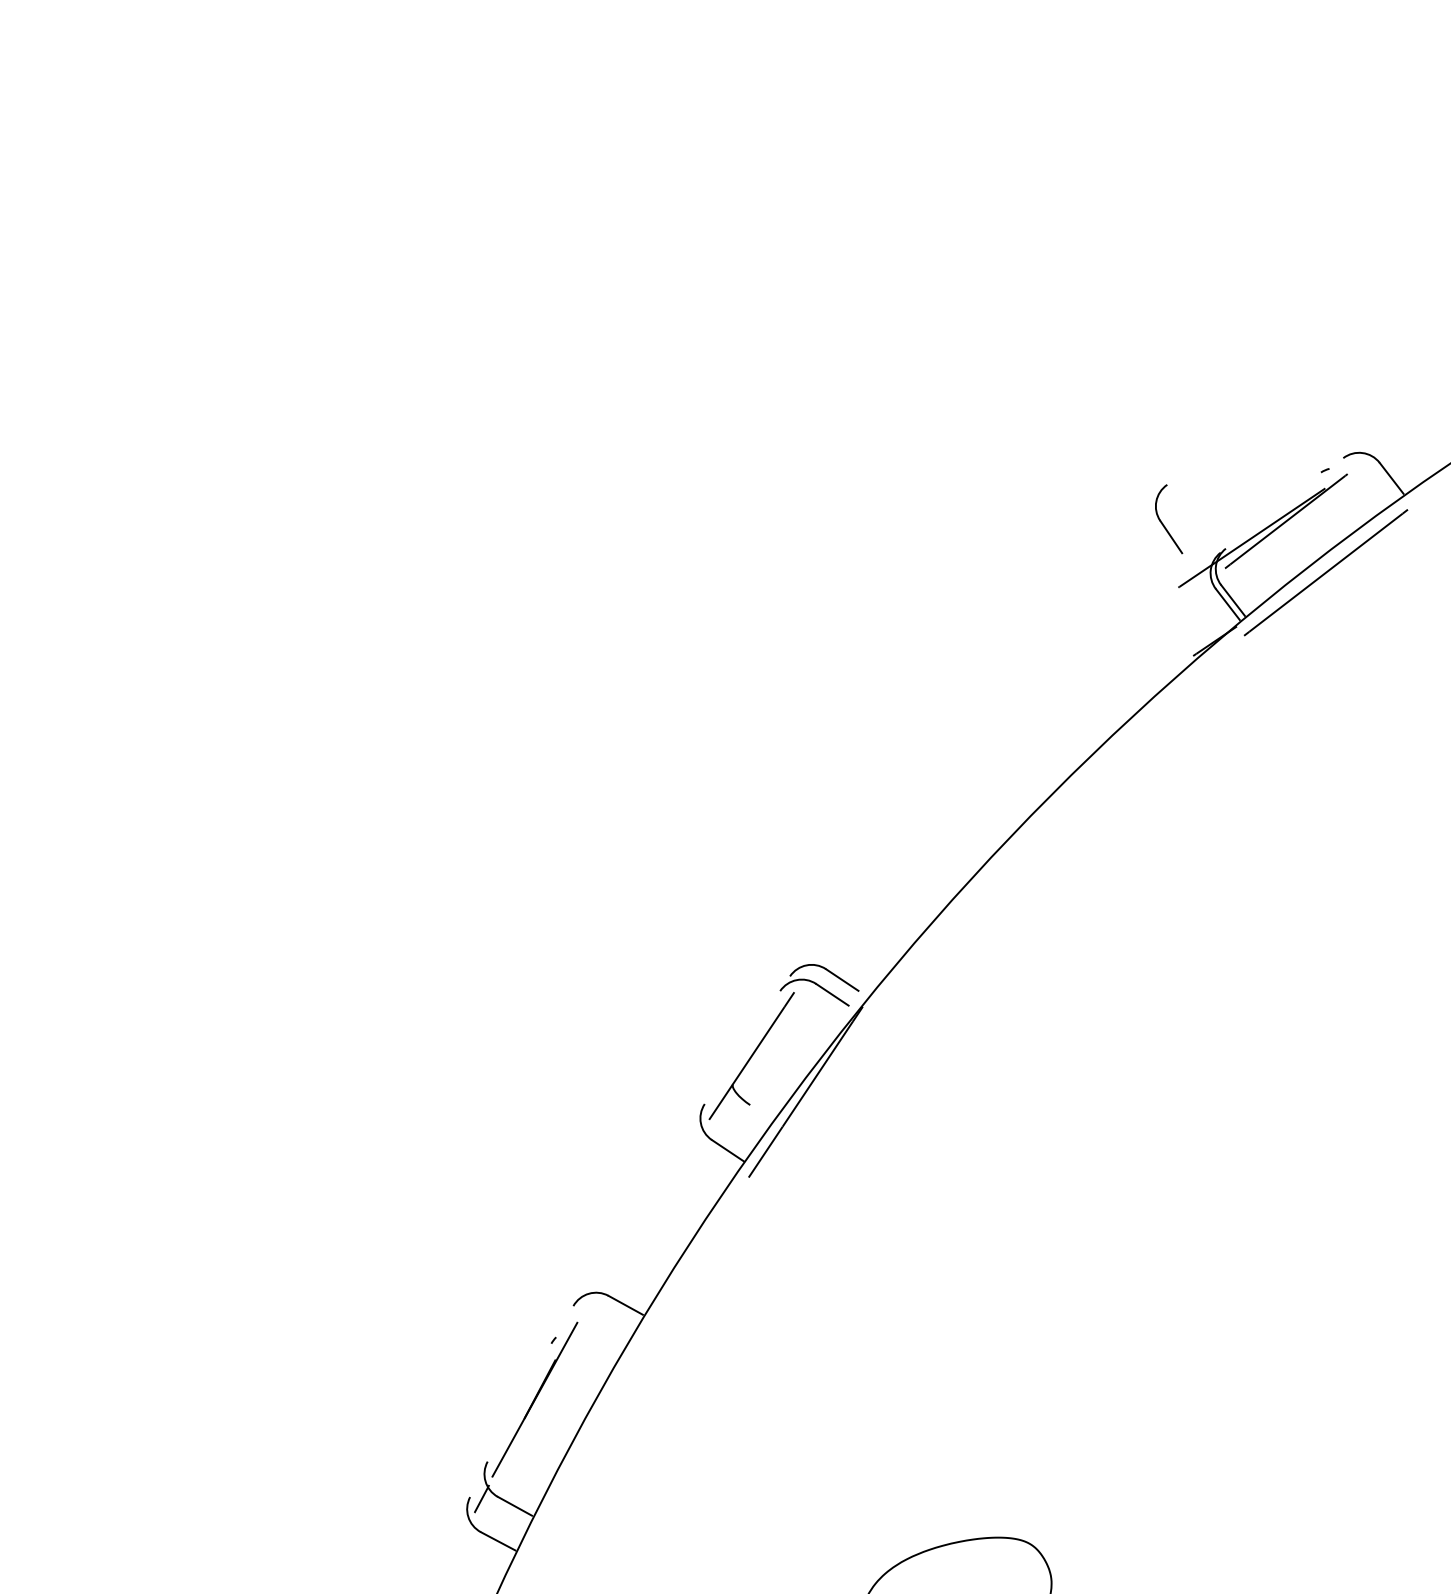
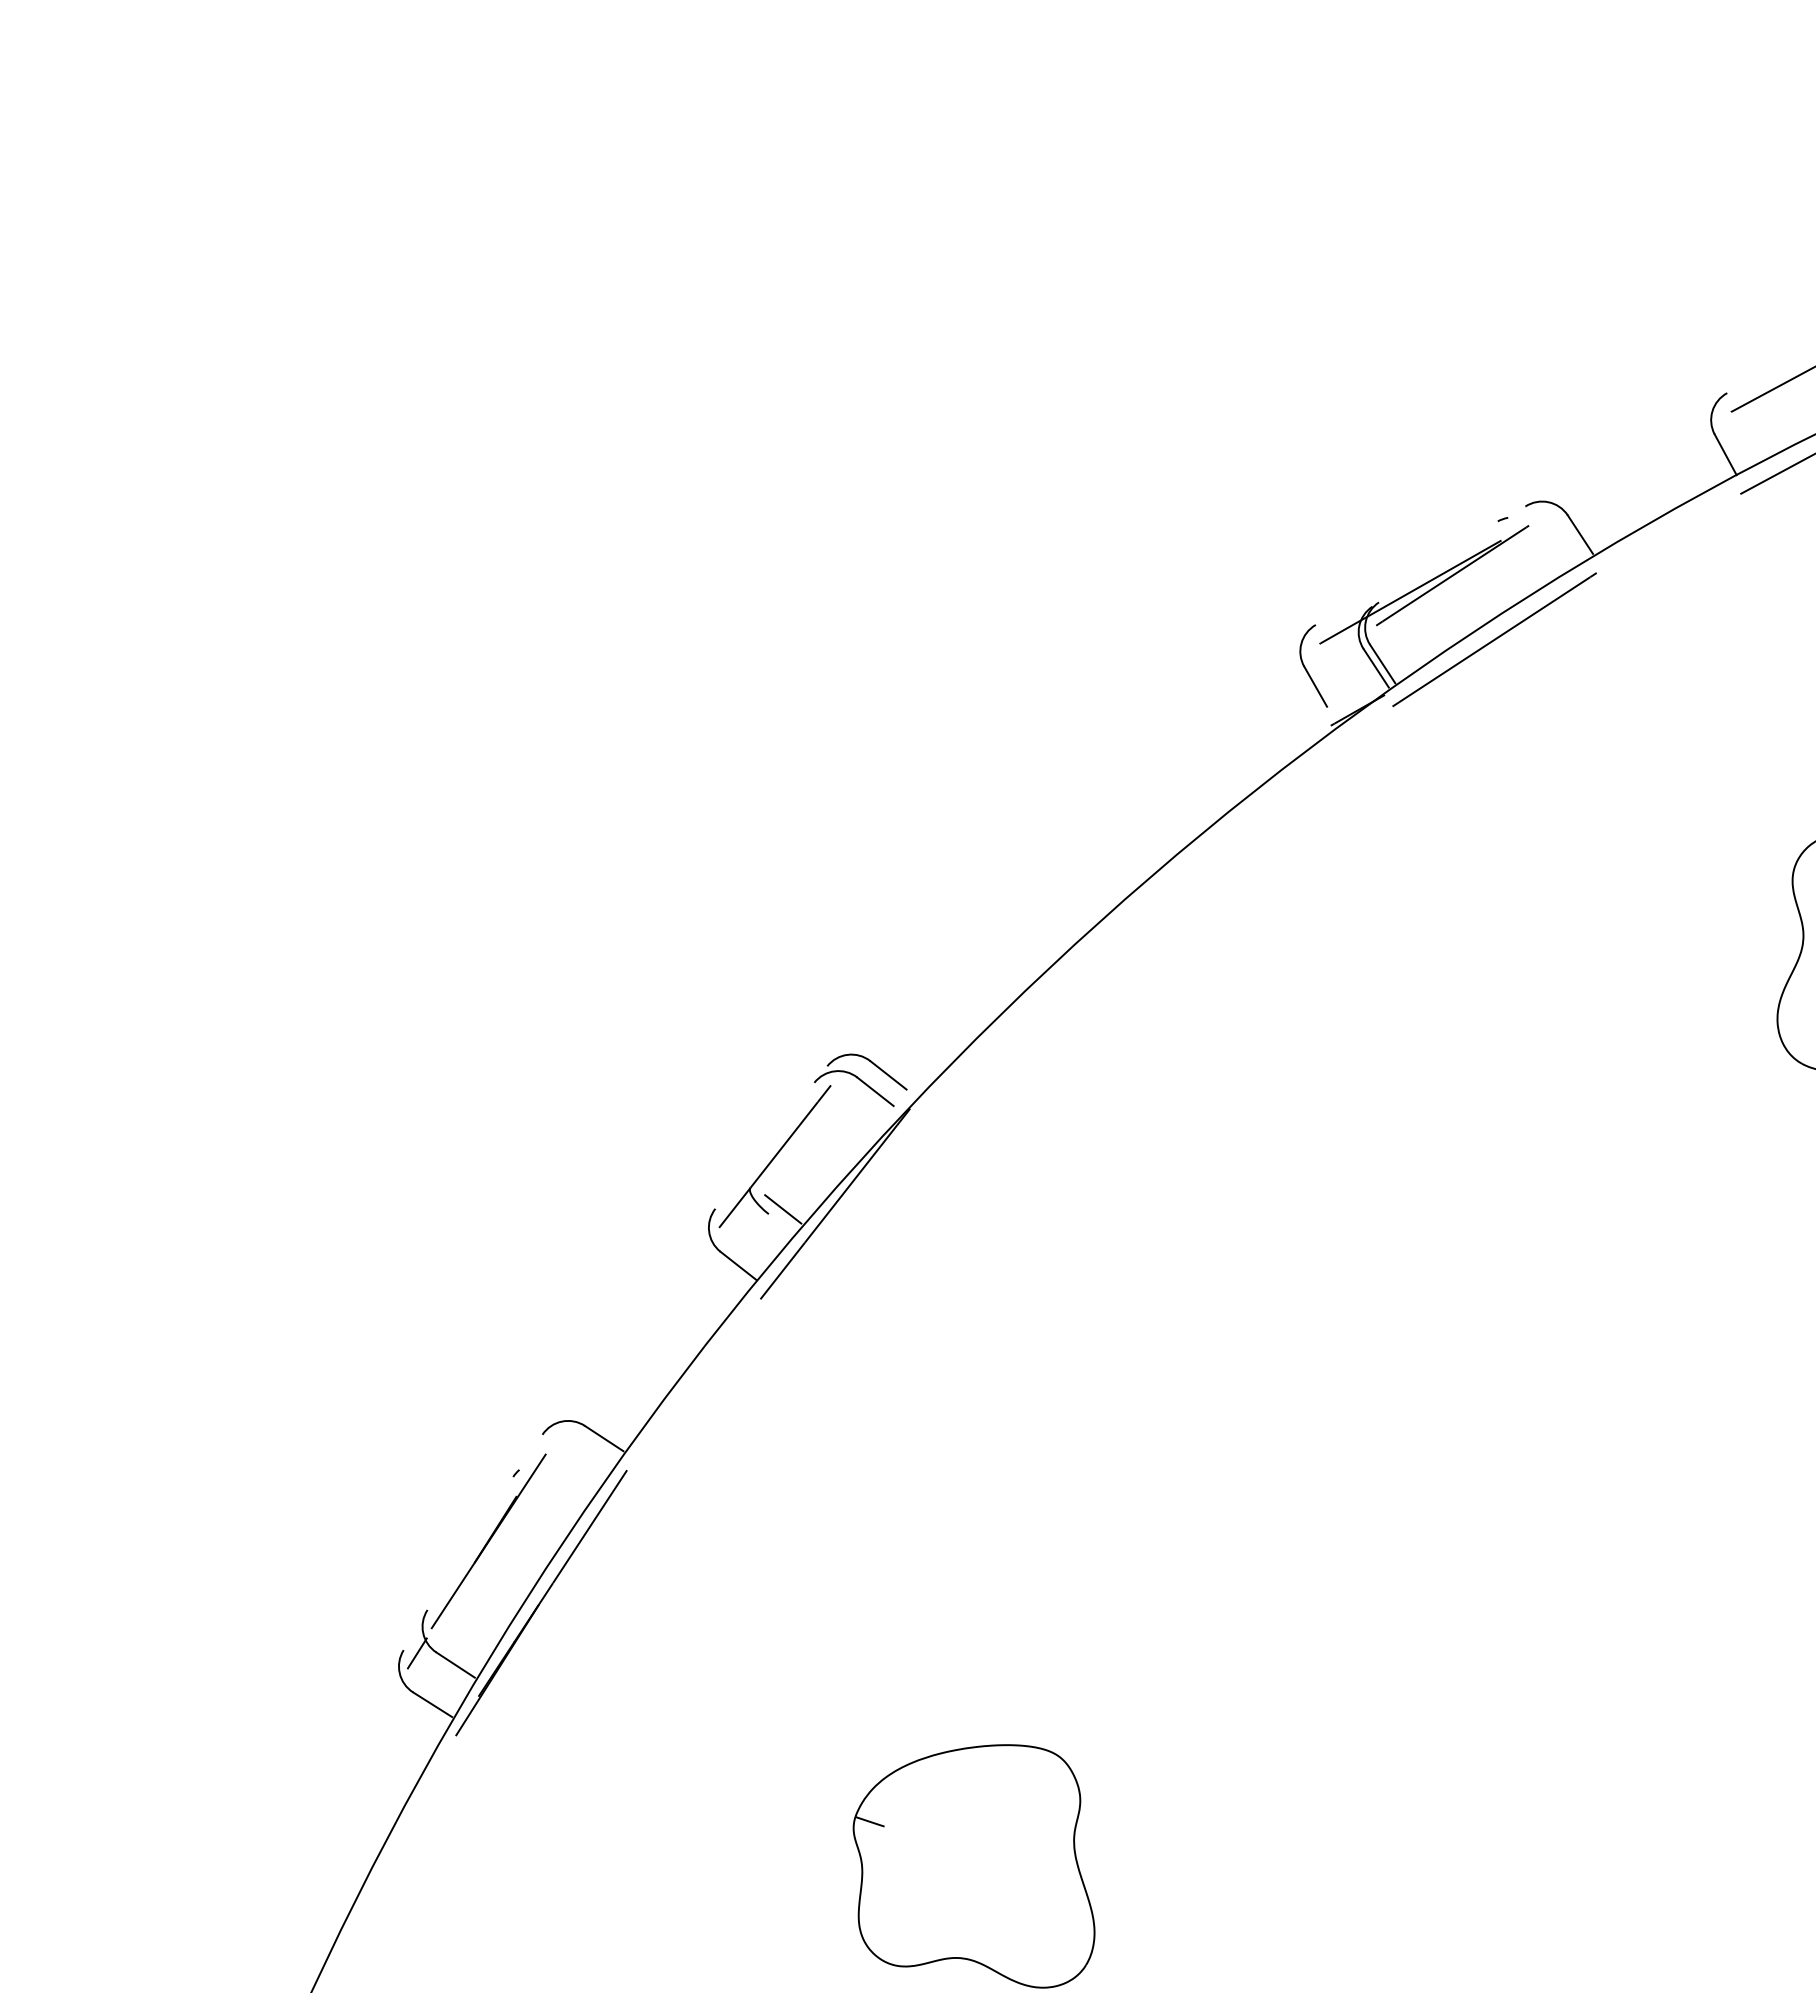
part: (1162, 522) -> (1306, 668), moved
line: (762, 1100) -> (783, 1209), added
part: (583, 1448) -> (541, 1603), added

